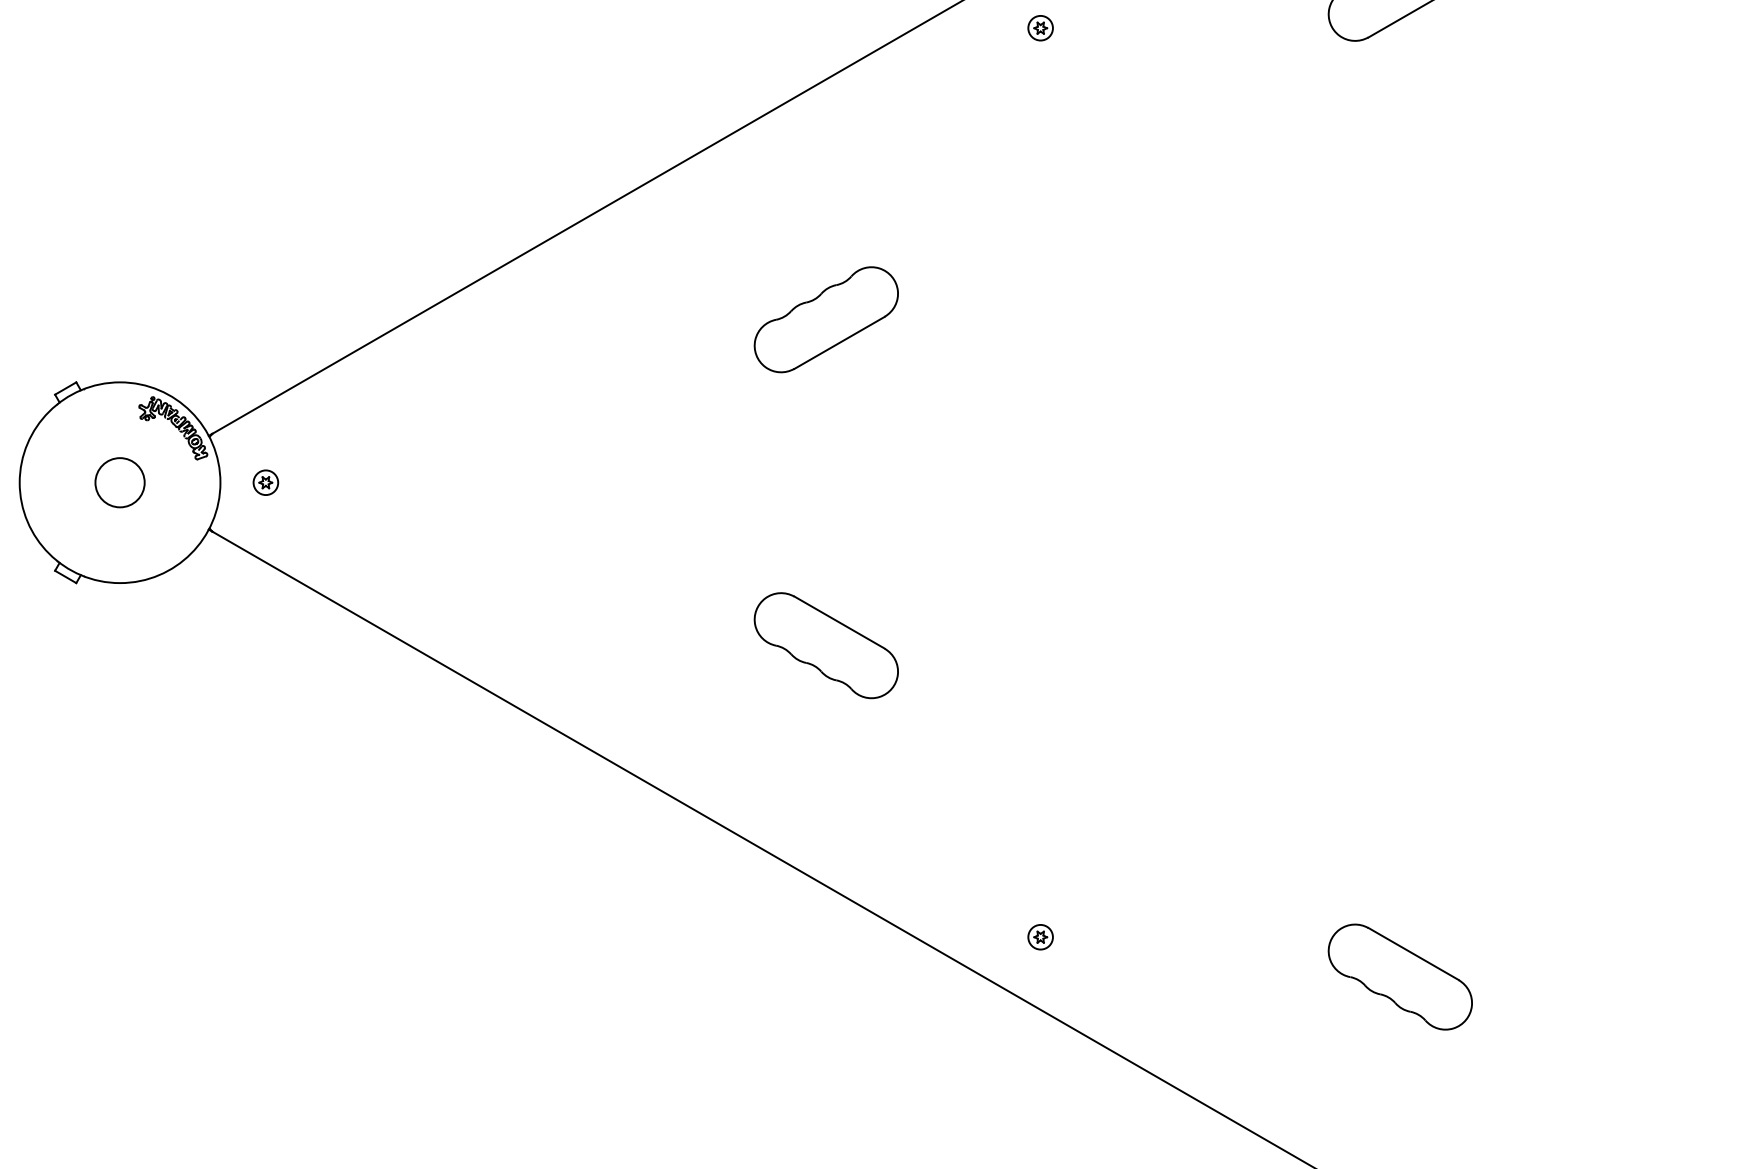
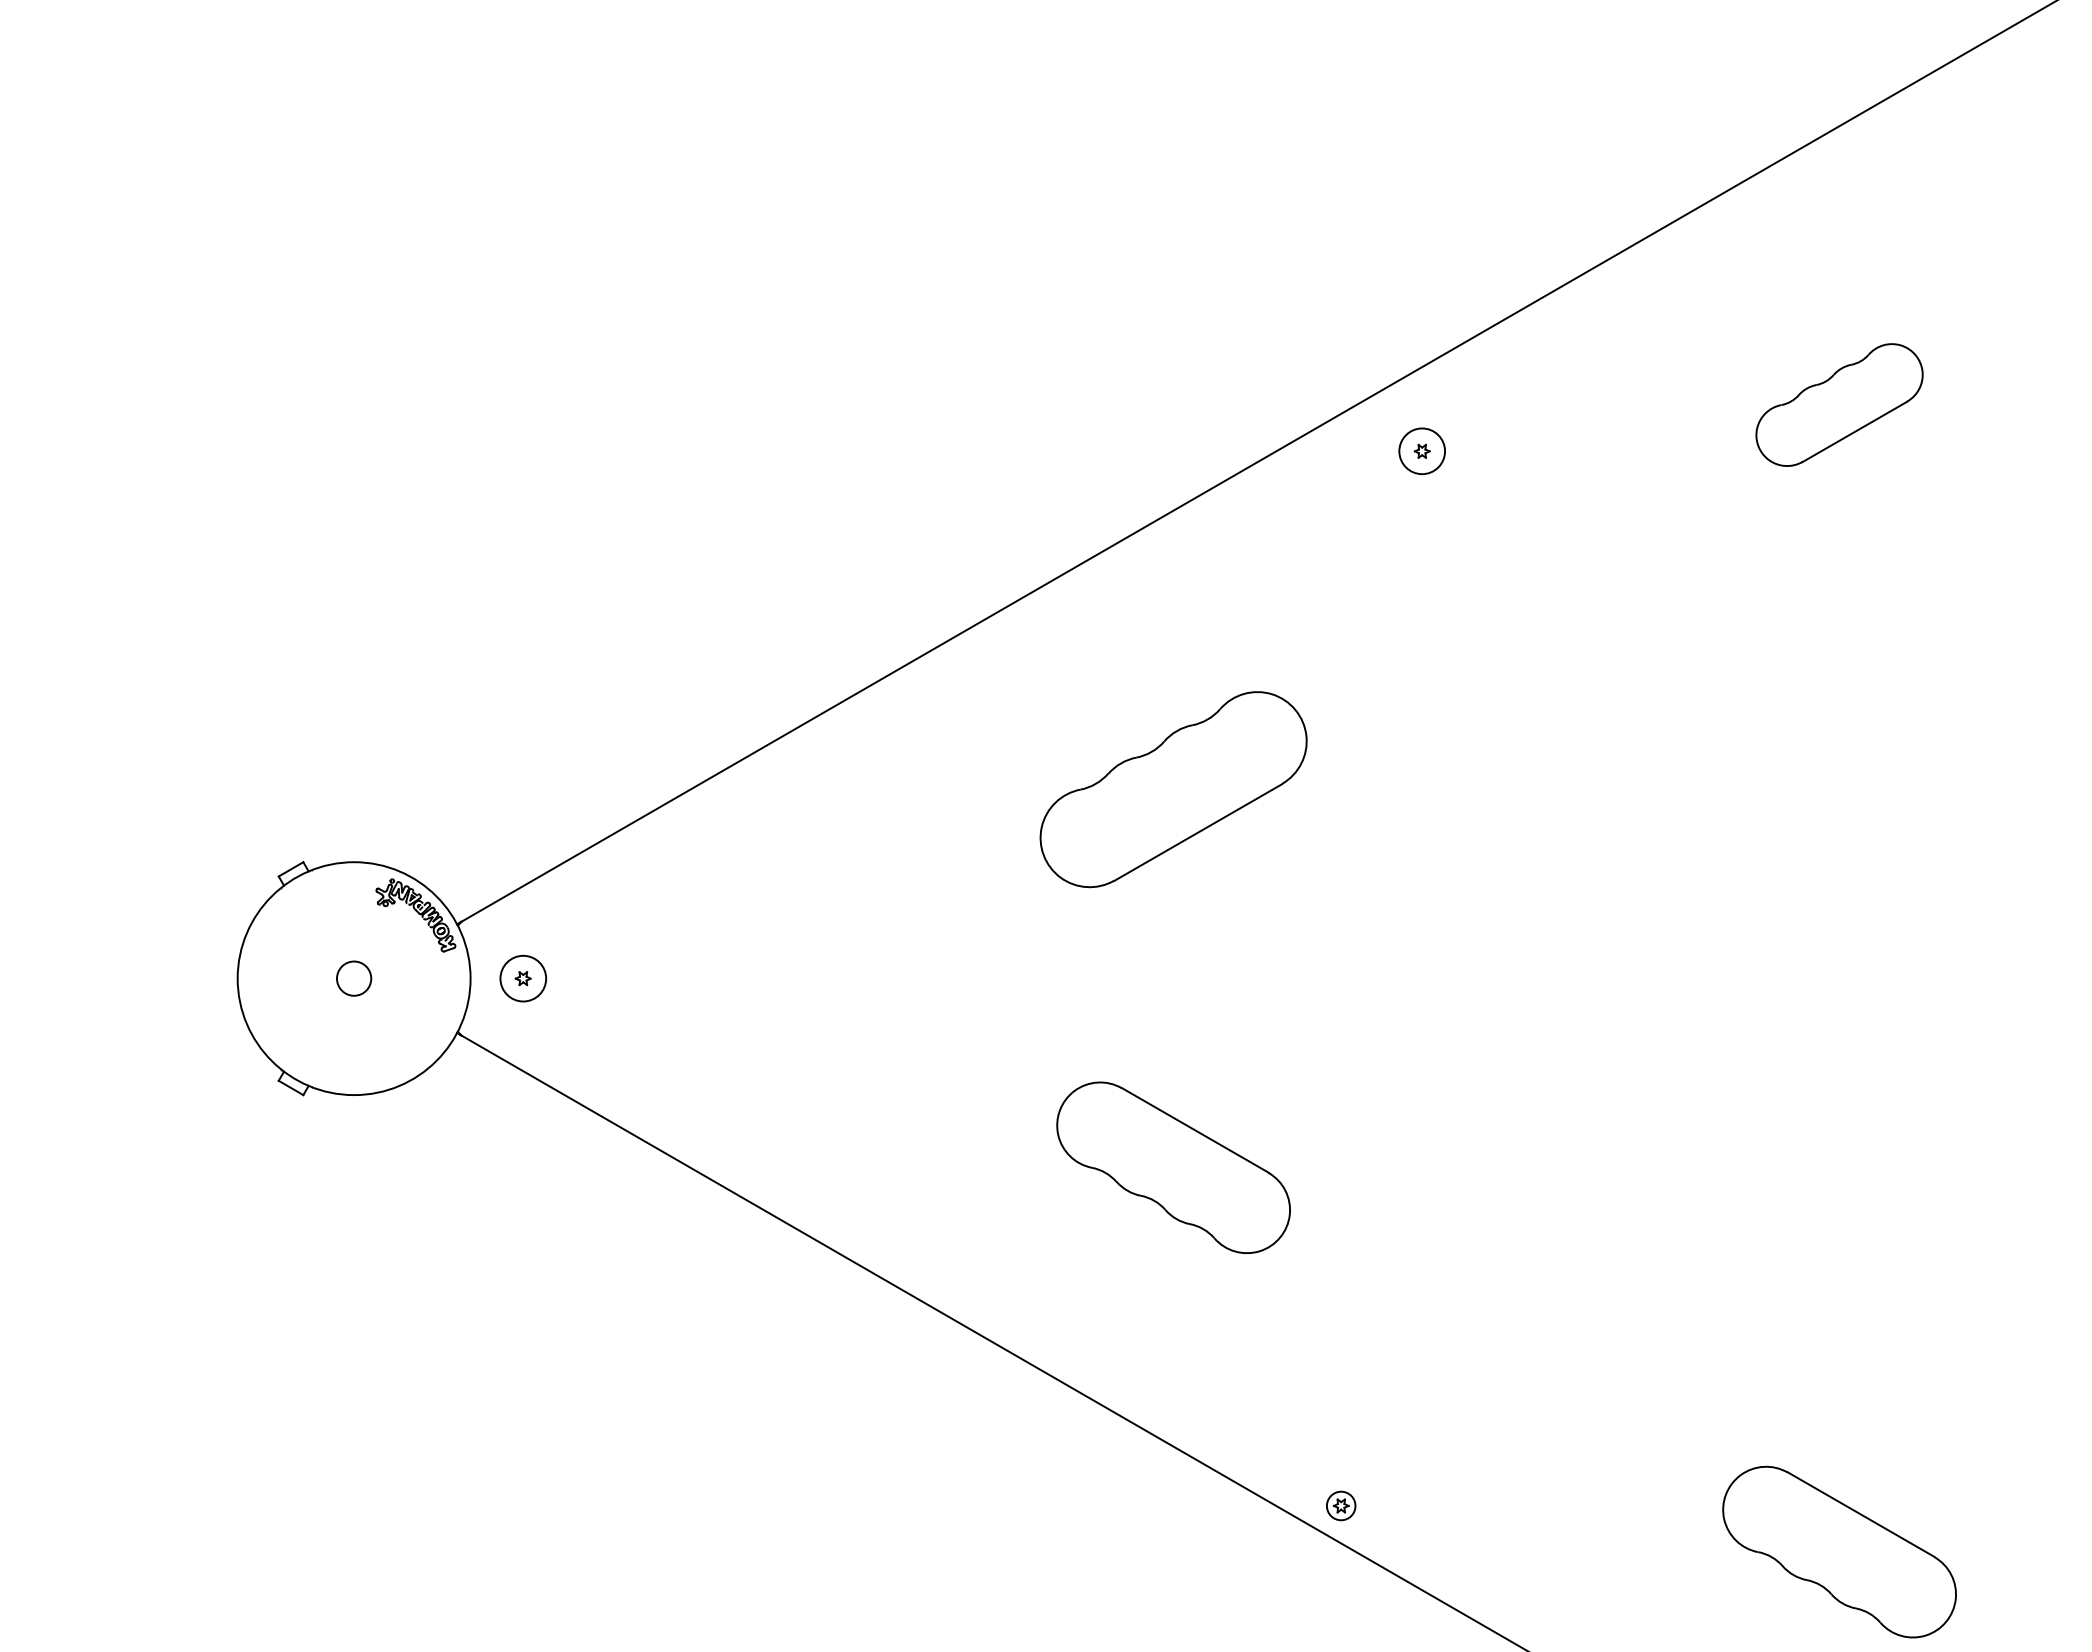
circle: (1040, 28) -> (1421, 451), size x1.6
part: (826, 319) -> (1173, 789), size x1.6
circle: (119, 482) -> (353, 978), size x0.6
circle: (266, 482) -> (523, 978), size x1.6
part: (826, 645) -> (1173, 1167), size x1.4
part: (1040, 936) -> (1341, 1505), moved
part: (1400, 977) -> (1839, 1552), size x1.4

